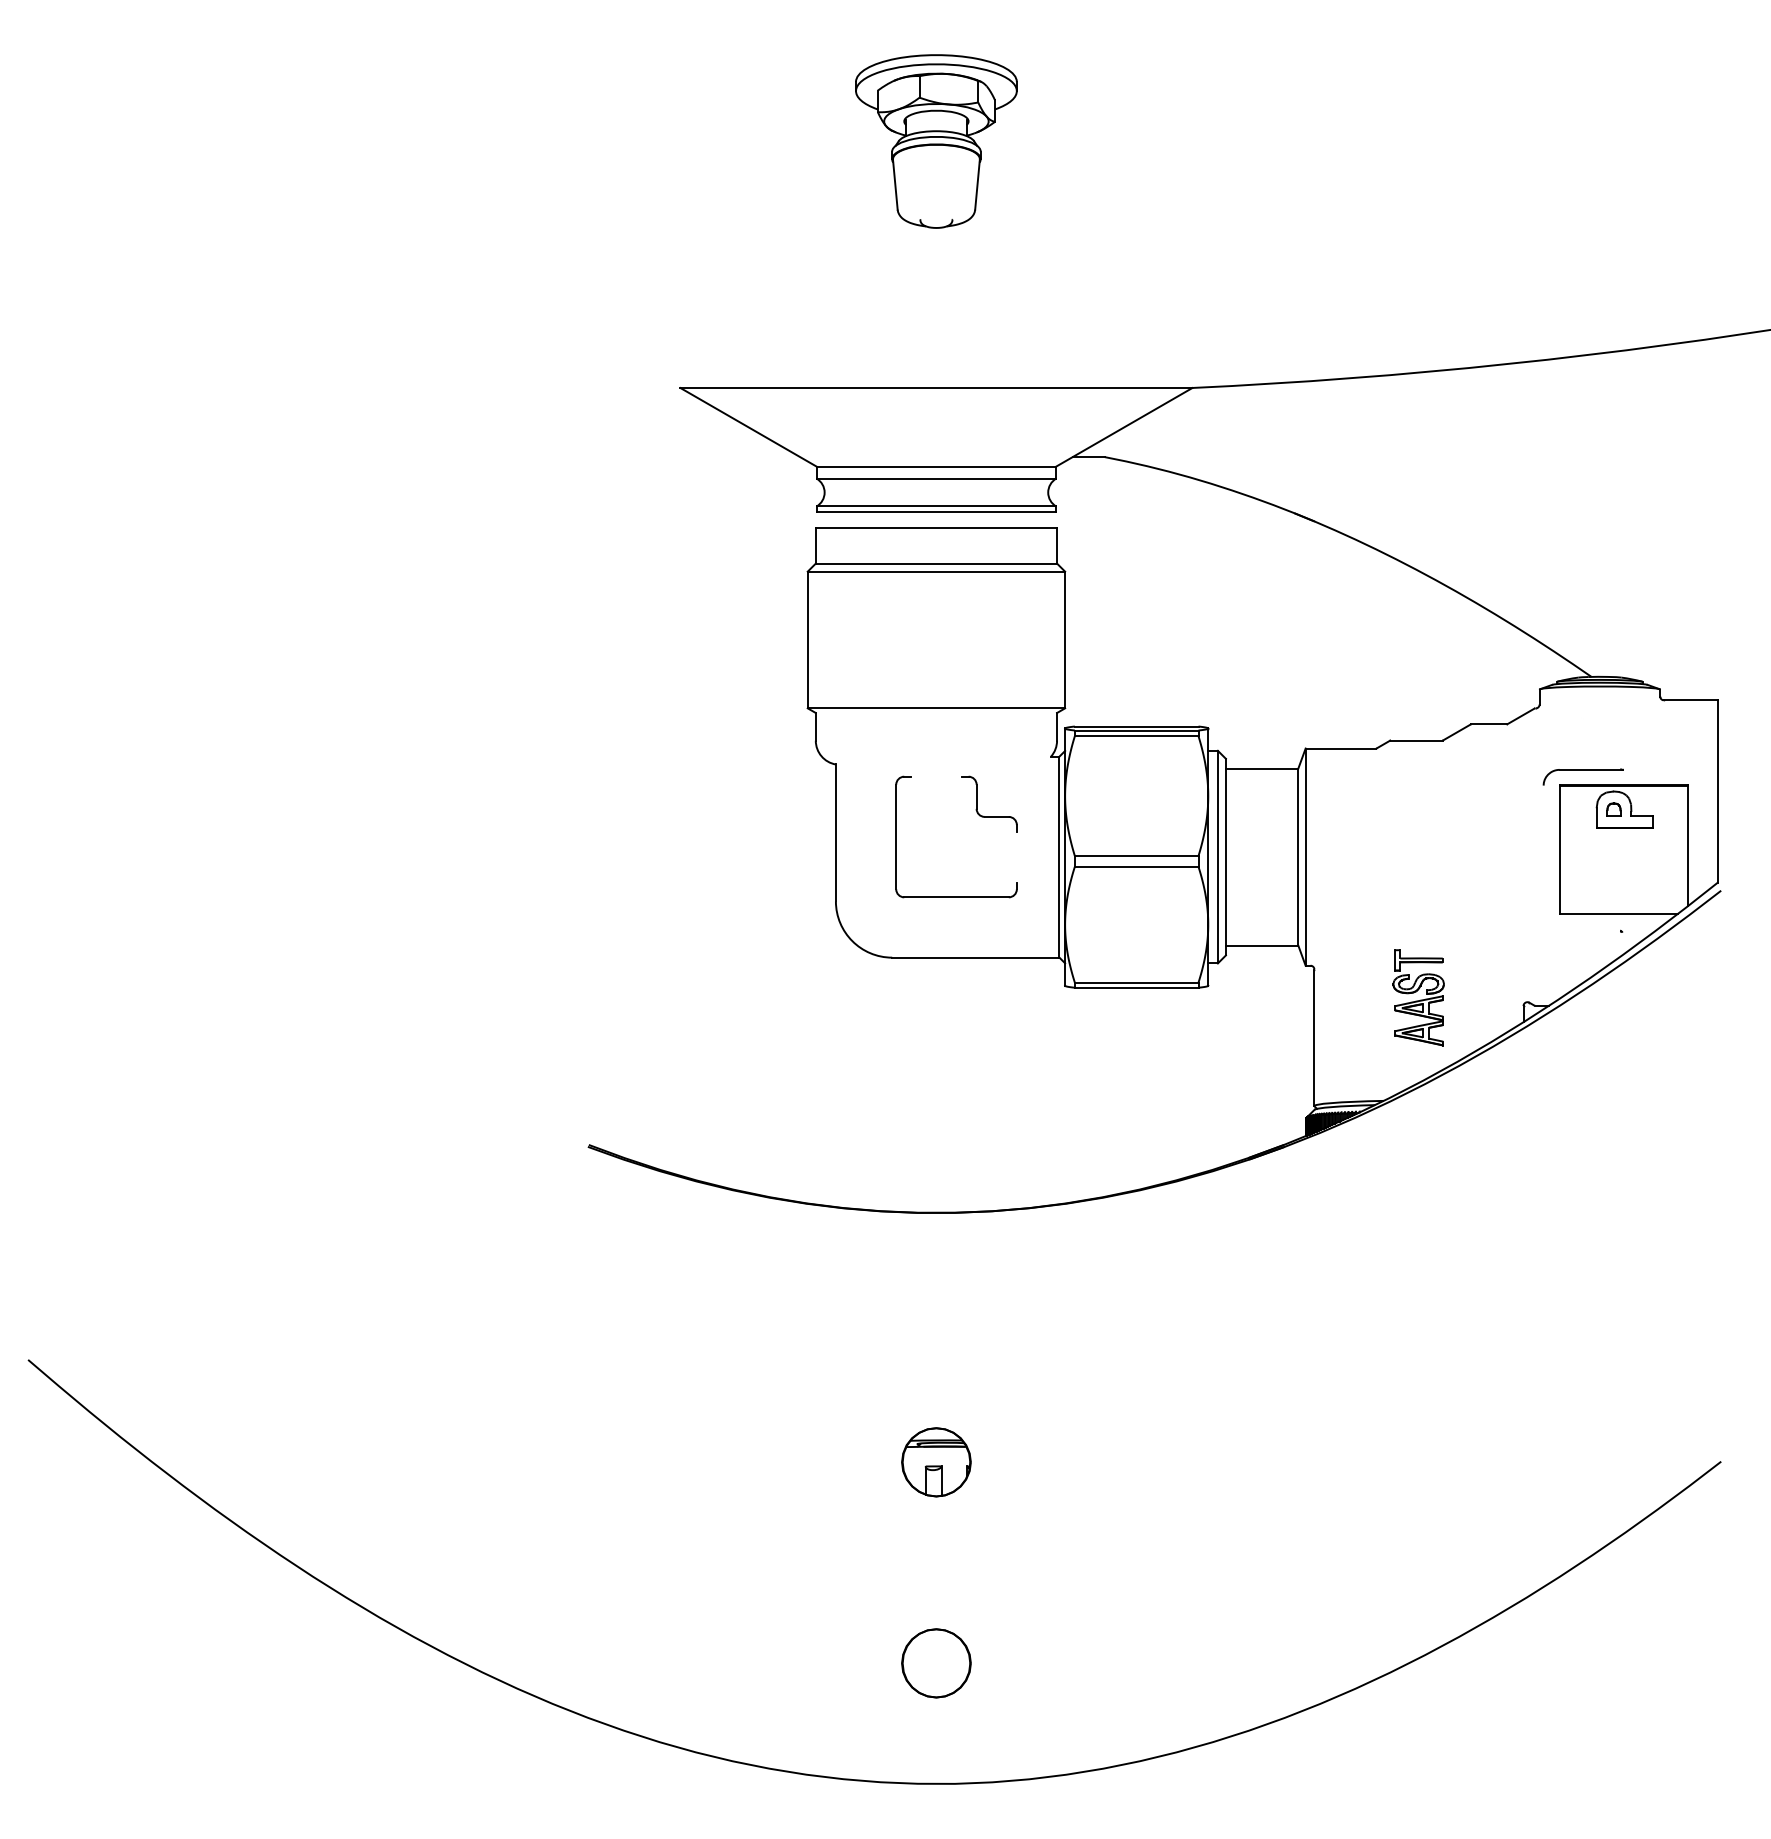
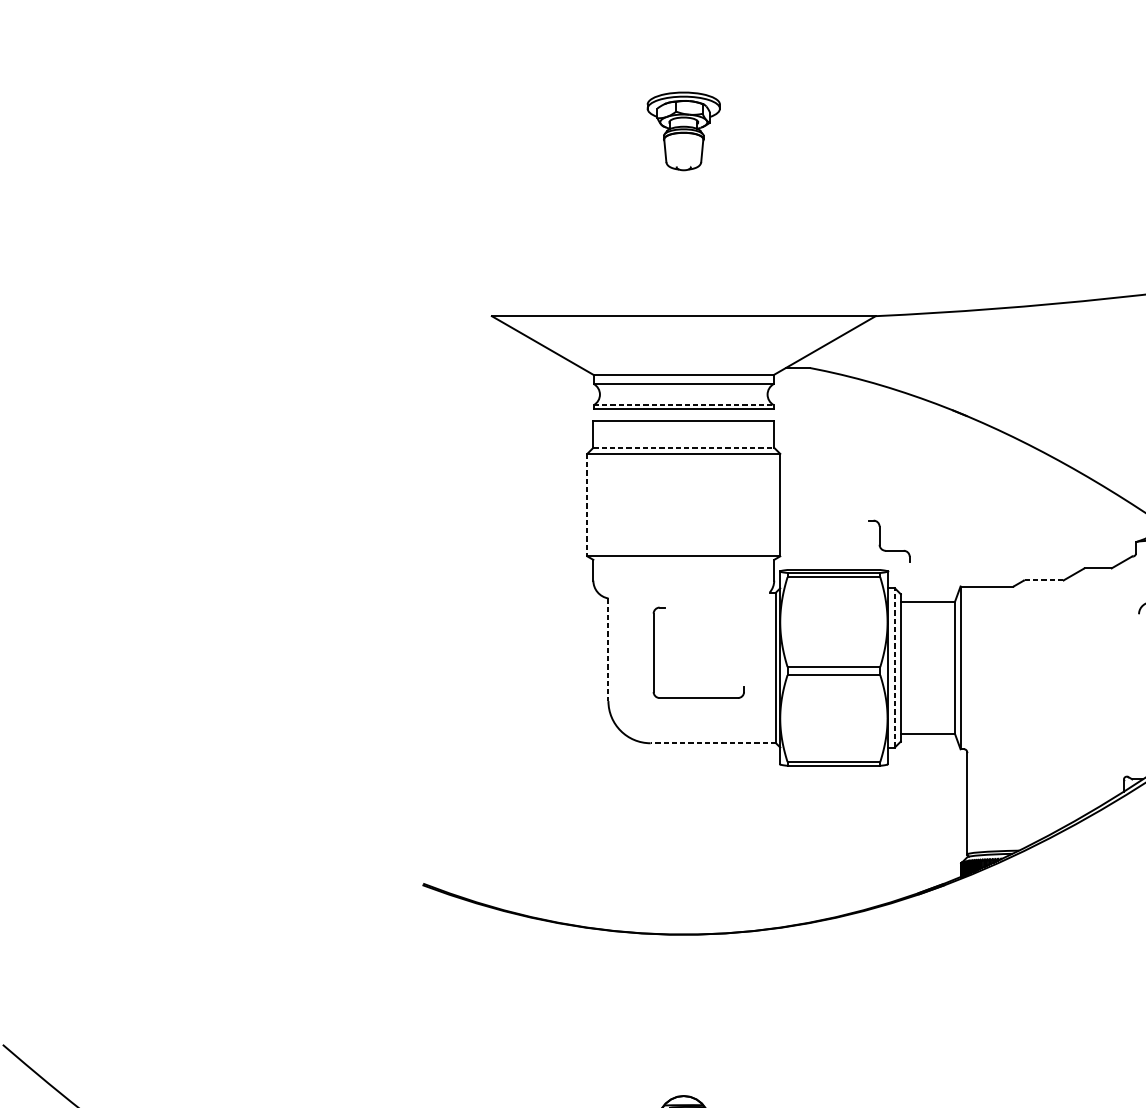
part: (936, 141) -> (683, 131), size x0.6
line: (936, 506) -> (683, 405), solid -> dashed
line: (936, 563) -> (683, 447), solid -> dashed
line: (807, 640) -> (587, 505), solid -> dashed
line: (1416, 740) -> (1043, 580), solid -> dashed
part: (977, 803) -> (880, 540), moved
line: (835, 833) -> (608, 650), solid -> dashed
line: (1217, 856) -> (894, 667), solid -> dashed
line: (975, 957) -> (713, 743), solid -> dashed
part: (1418, 997) -> (1045, 773), removed

